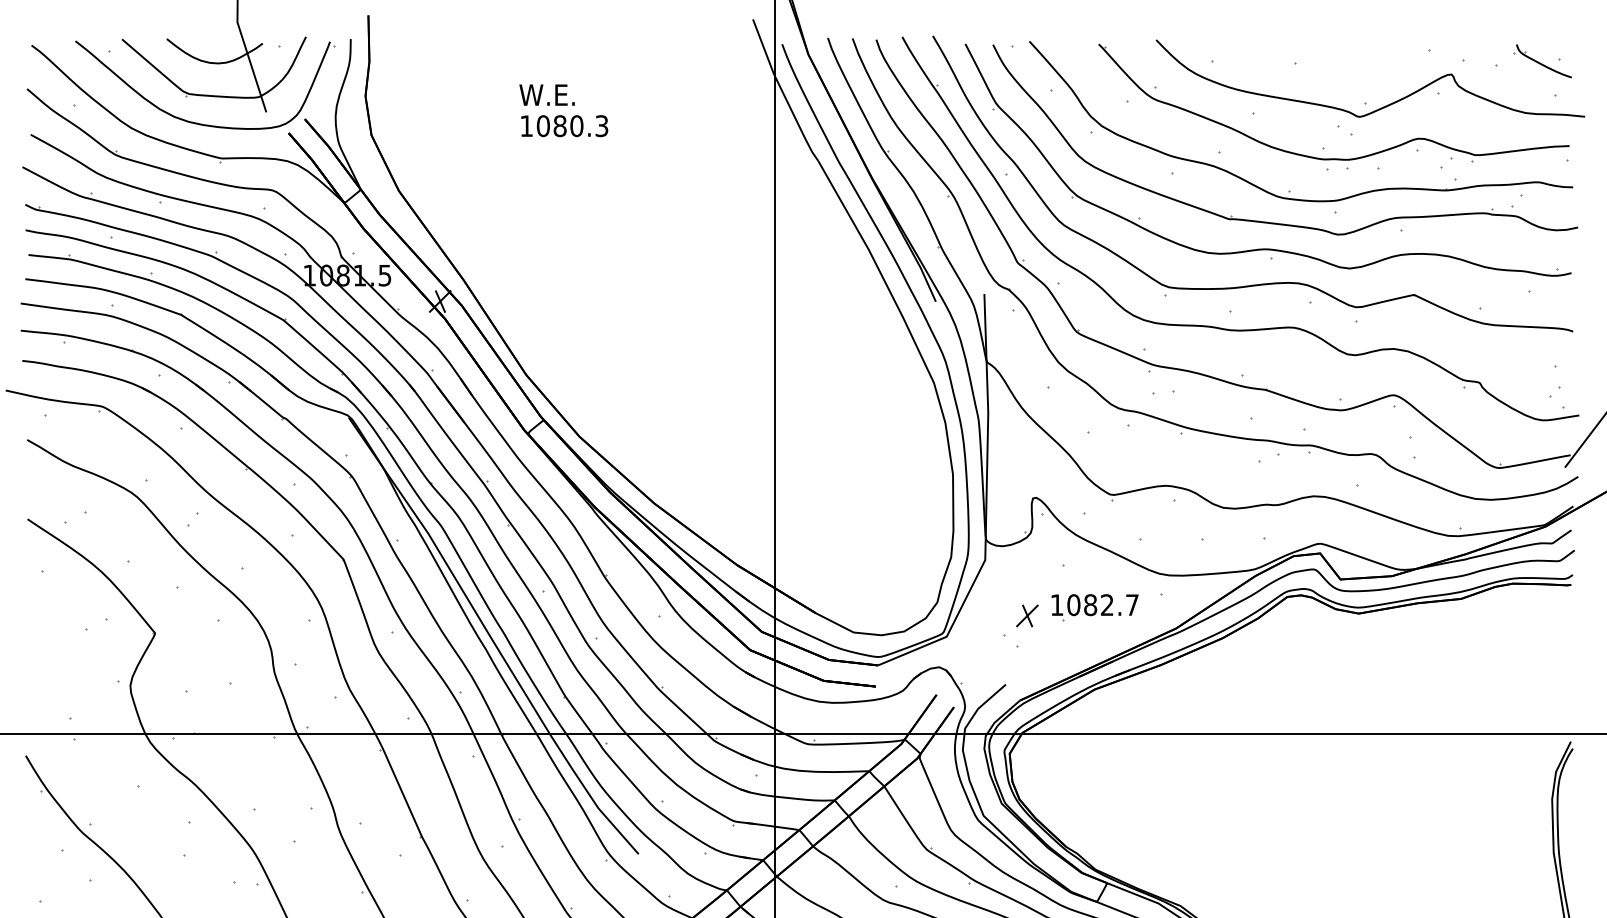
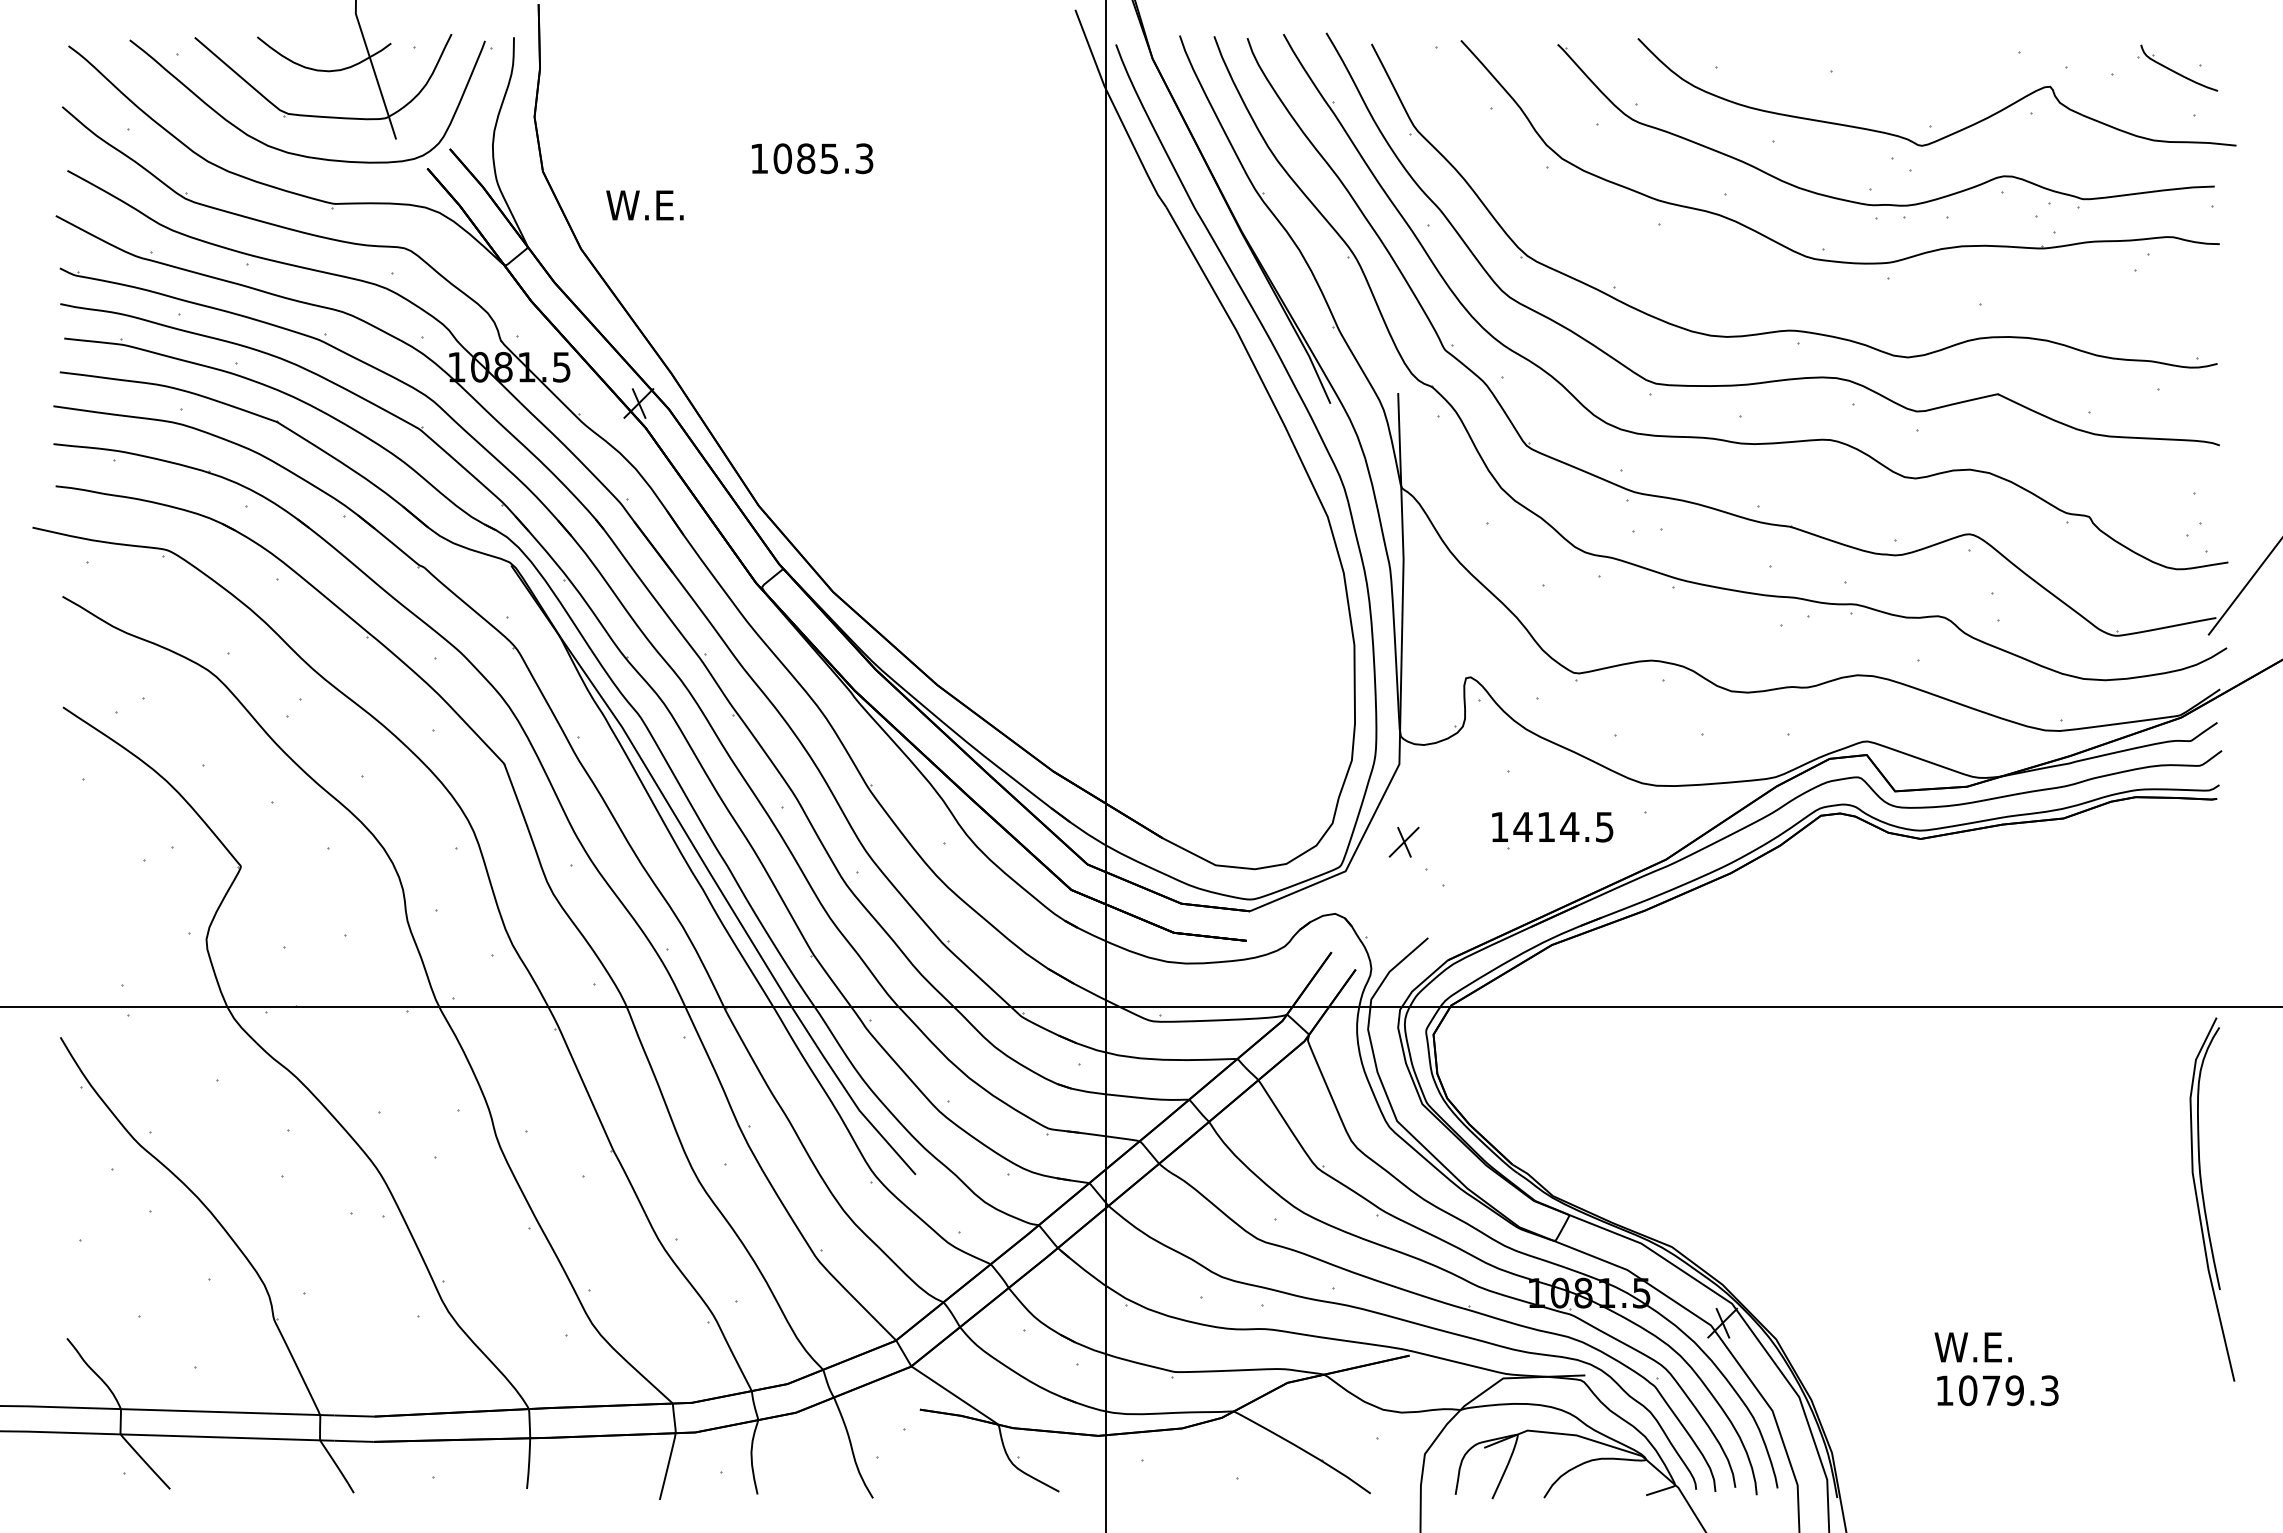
text: (546, 95) -> (644, 205), moved
text: (576, 125) -> (829, 158), 1080.3 -> 1085.3
part: (1274, 222) -> (1803, 293), removed
text: (1102, 604) -> (1563, 826), 1082.7 -> 1414.5
part: (1026, 615) -> (1403, 841), moved

